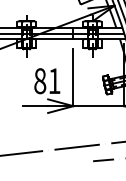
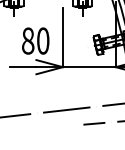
text: (54, 81) -> (43, 41), 81 -> 80

